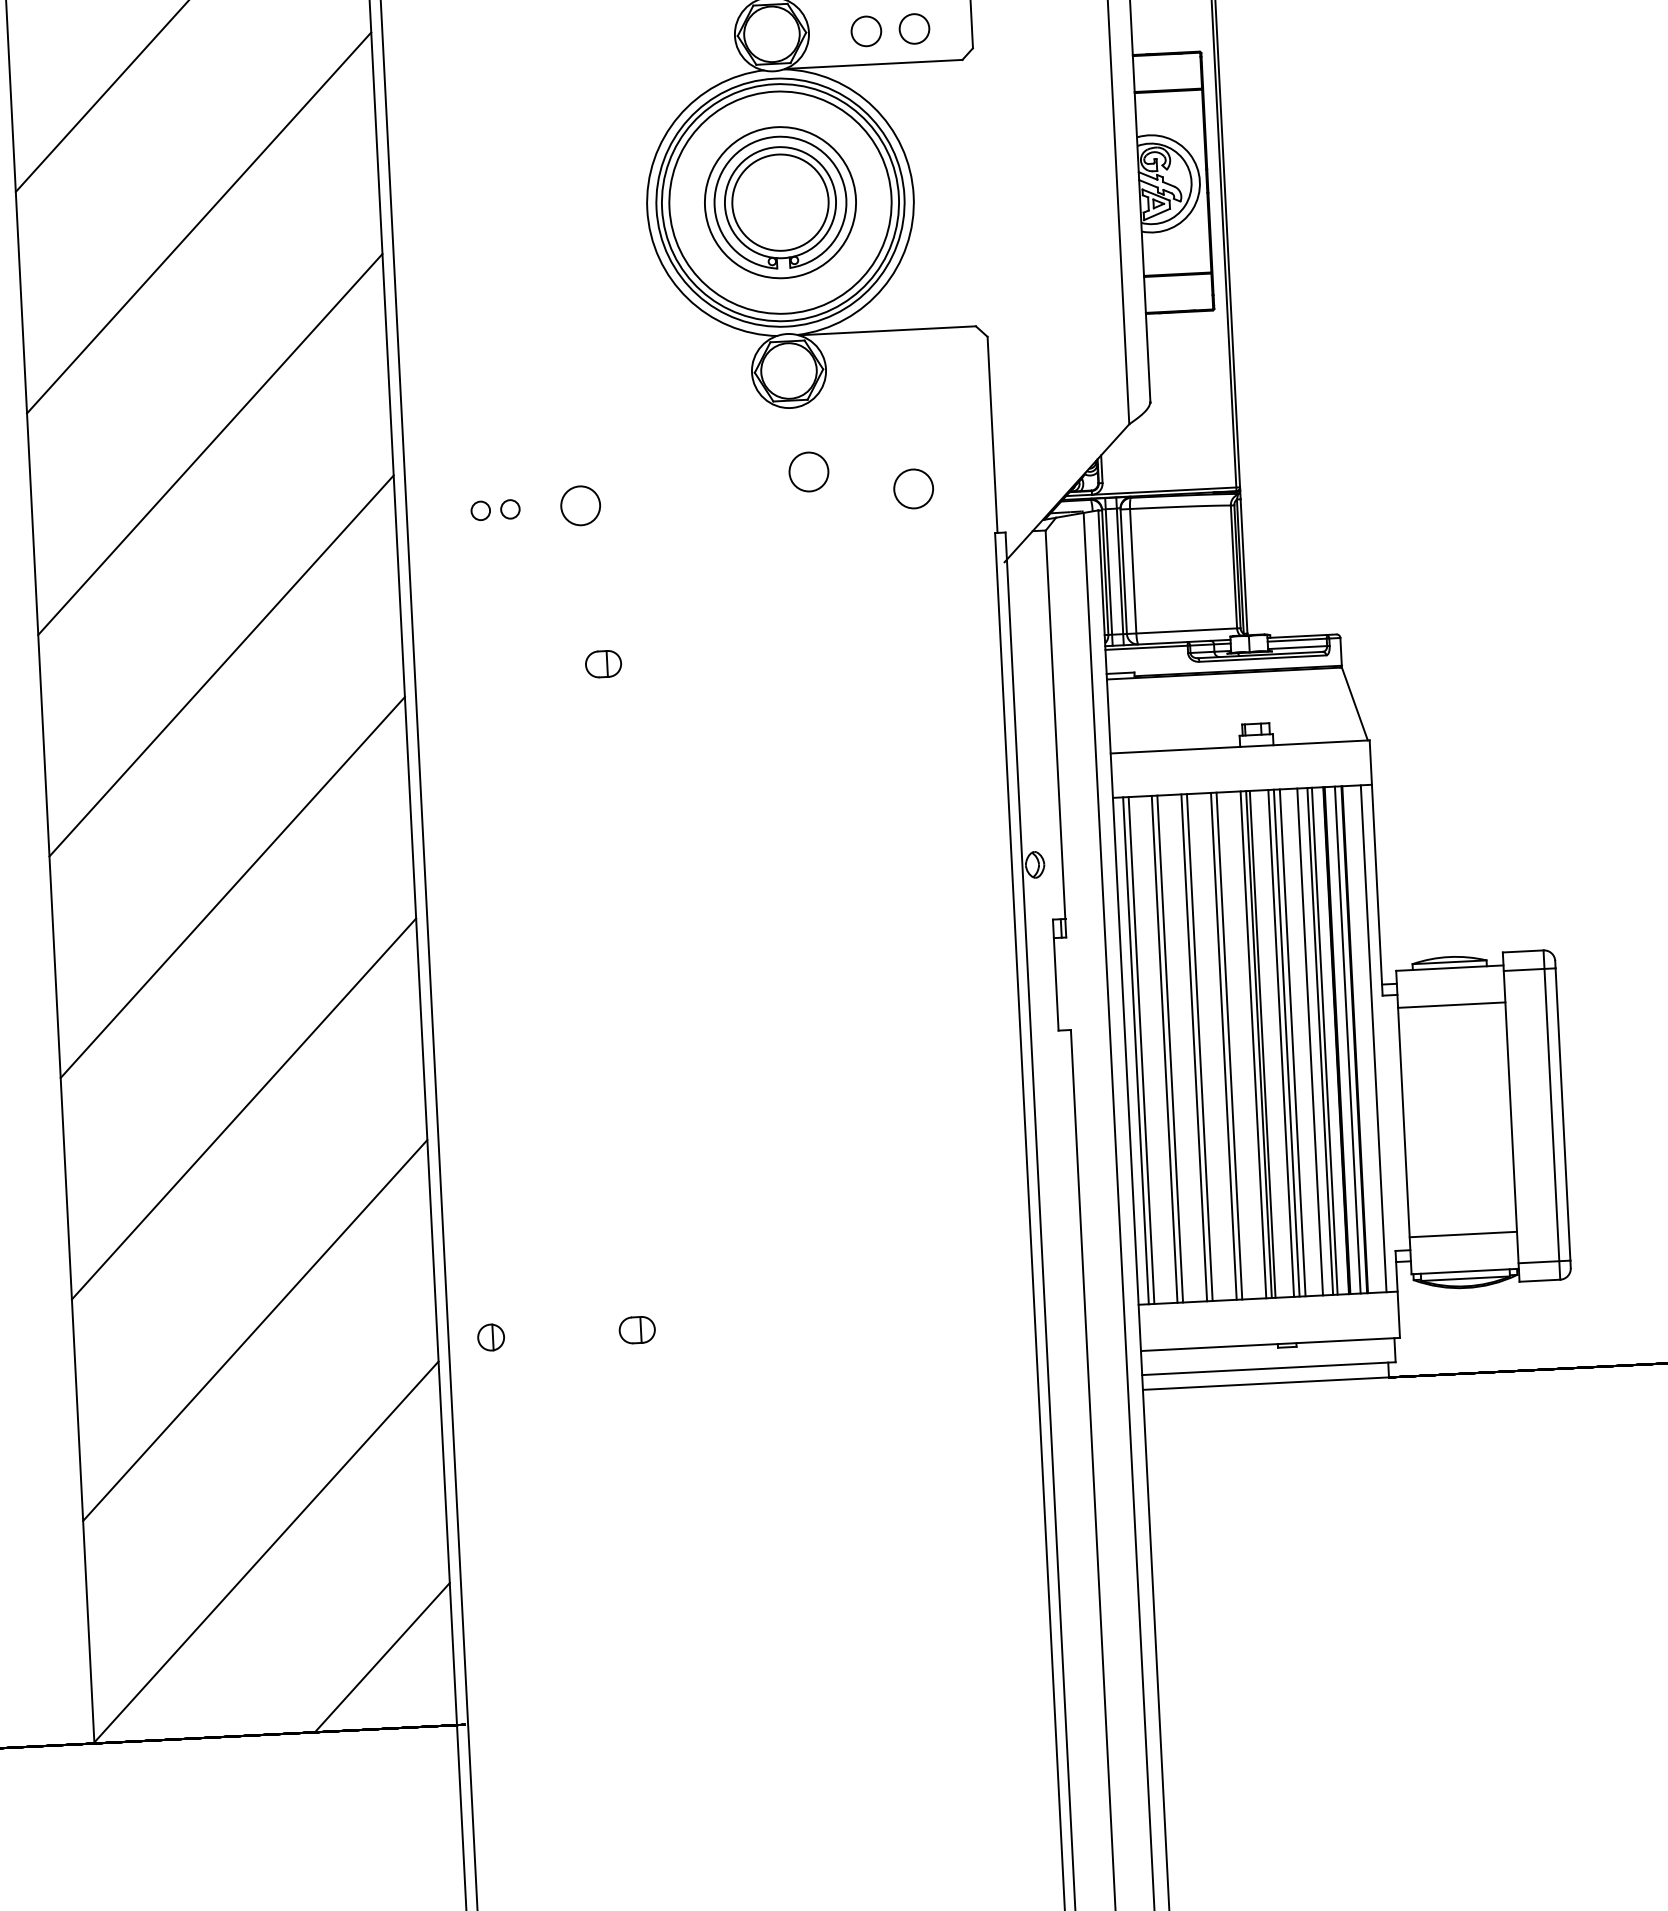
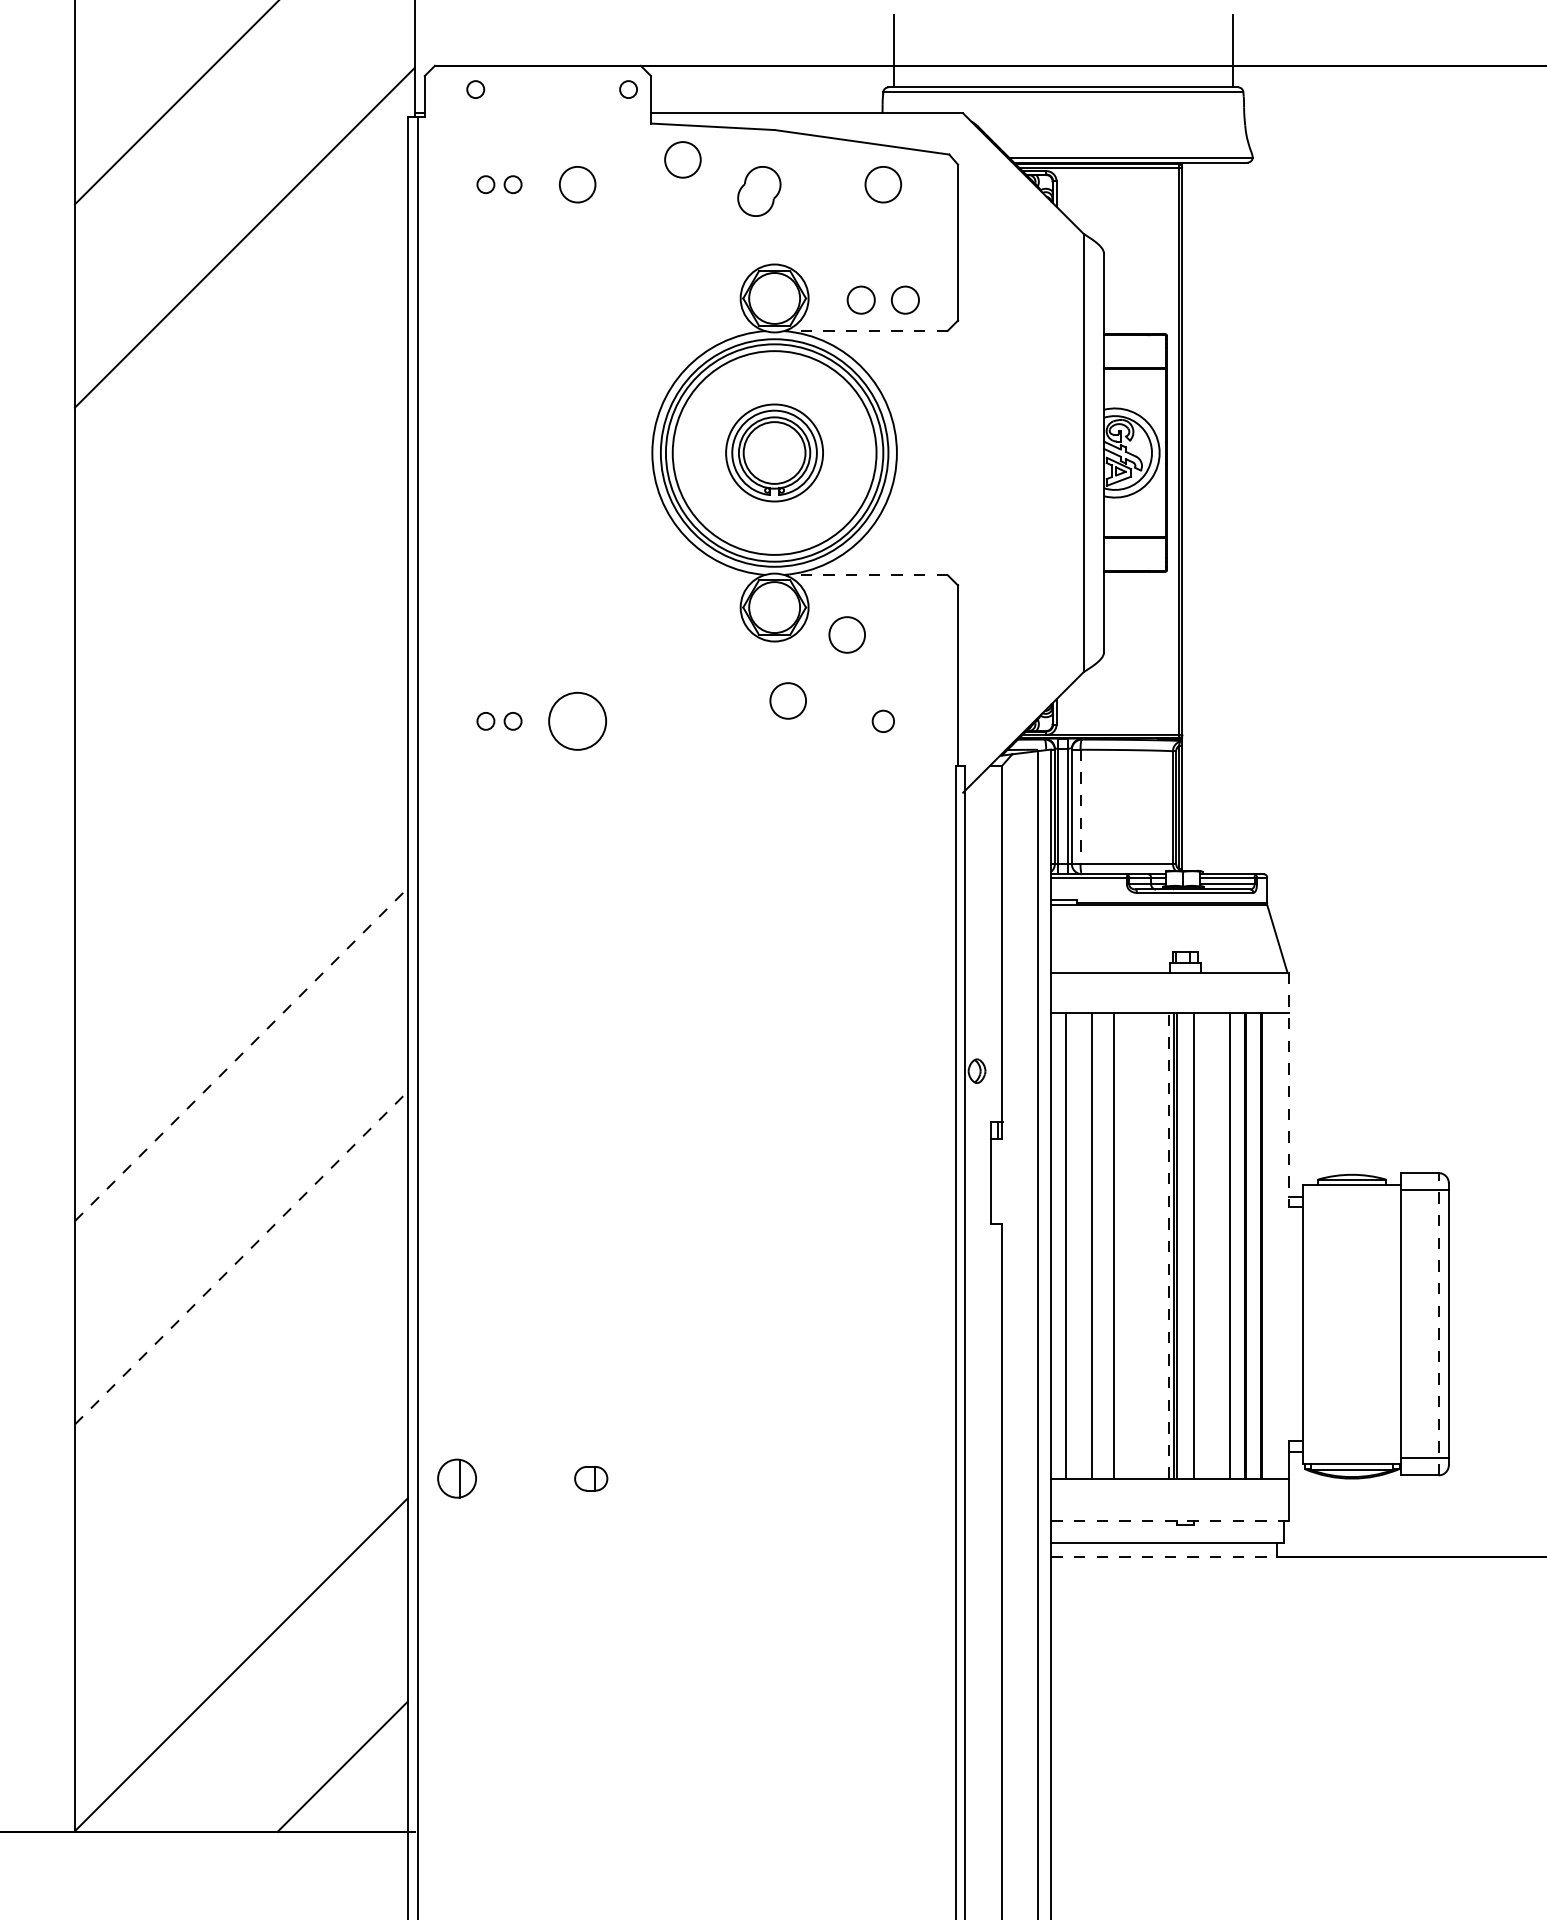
line: (873, 64) -> (866, 330), solid -> dashed
part: (780, 202) -> (774, 452), size x0.7
line: (198, 222) -> (240, 444), removed
line: (887, 331) -> (866, 575), solid -> dashed
circle: (868, 396) -> (846, 634), added
line: (209, 443) -> (240, 647), removed
circle: (913, 489) -> (883, 721), size x0.6
circle: (580, 506) -> (577, 721), size x1.6
line: (1133, 571) -> (1080, 807), solid -> dashed
part: (603, 664) -> (591, 867), removed
line: (220, 665) -> (240, 850), removed
line: (1376, 868) -> (1289, 1090), solid -> dashed
line: (232, 887) -> (241, 1054), solid -> dashed
line: (1451, 1004) -> (1351, 1218), removed
line: (1374, 1038) -> (1279, 1245), removed
line: (1348, 1039) -> (1255, 1245), removed
line: (1325, 1040) -> (1234, 1245), removed
line: (1309, 1041) -> (1220, 1245), removed
line: (1287, 1042) -> (1199, 1245), removed
line: (1292, 1042) -> (1204, 1245), removed
line: (1223, 1045) -> (1141, 1245), removed
line: (1229, 1045) -> (1146, 1245), removed
line: (1253, 1045) -> (1168, 1246), solid -> dashed
line: (1199, 1046) -> (1119, 1245), removed
line: (1165, 1048) -> (1087, 1245), removed
line: (1135, 1050) -> (1060, 1245), removed
line: (244, 1108) -> (241, 1257), solid -> dashed
line: (1551, 1114) -> (1438, 1323), solid -> dashed
line: (1462, 1234) -> (1351, 1429), removed
line: (254, 1329) -> (240, 1460), removed
part: (490, 1337) -> (456, 1478), size x1.6
line: (1270, 1344) -> (1170, 1521), solid -> dashed
line: (1266, 1383) -> (1164, 1556), solid -> dashed

